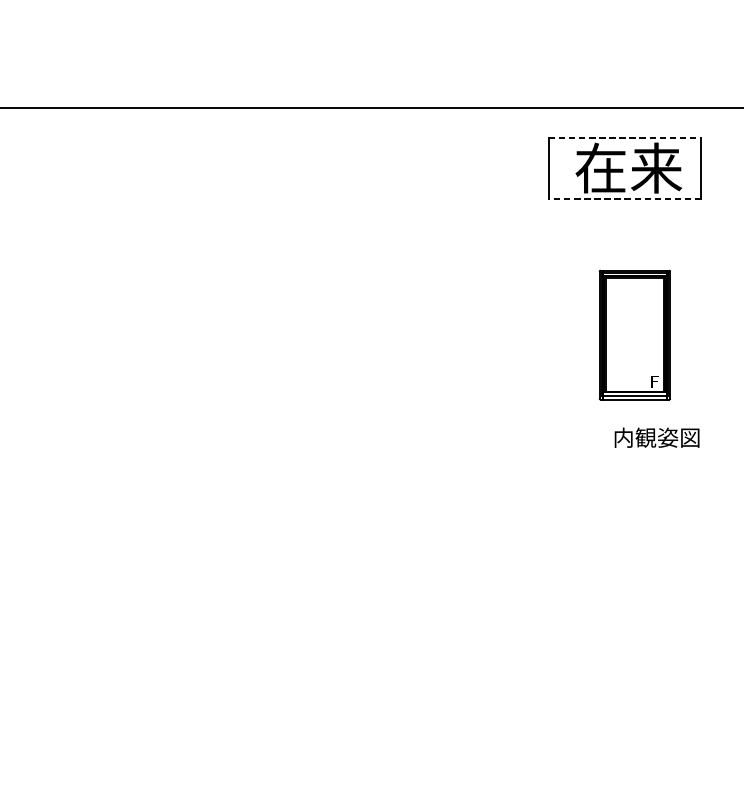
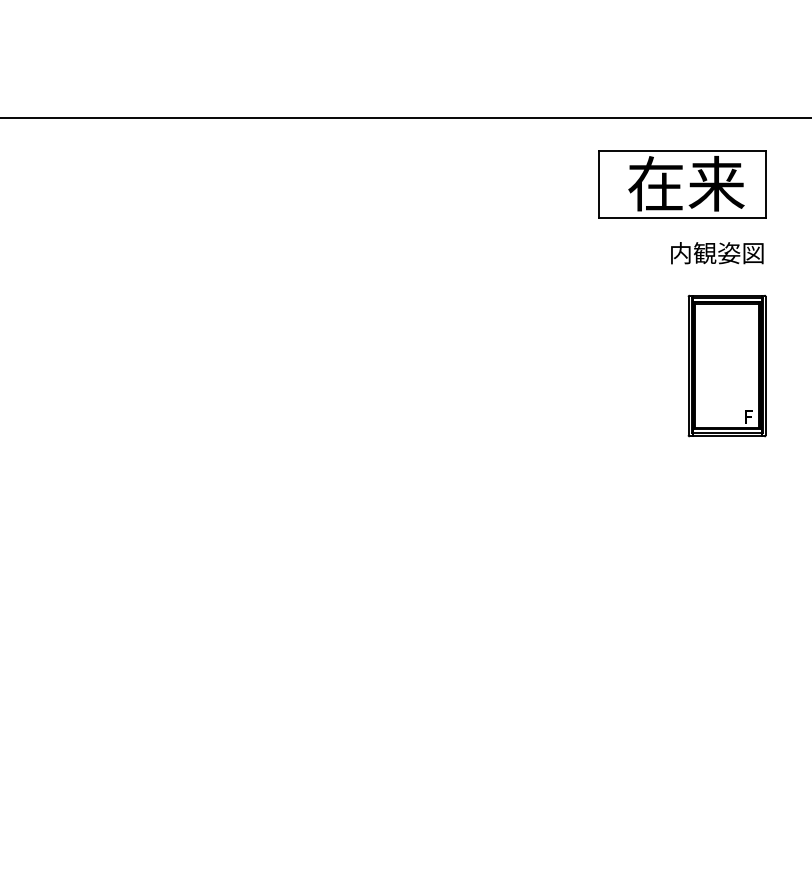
line: (625, 138) -> (682, 151), dashed -> solid
line: (624, 199) -> (681, 217), dashed -> solid
part: (634, 334) -> (726, 365), moved
text: (657, 438) -> (717, 253), moved

